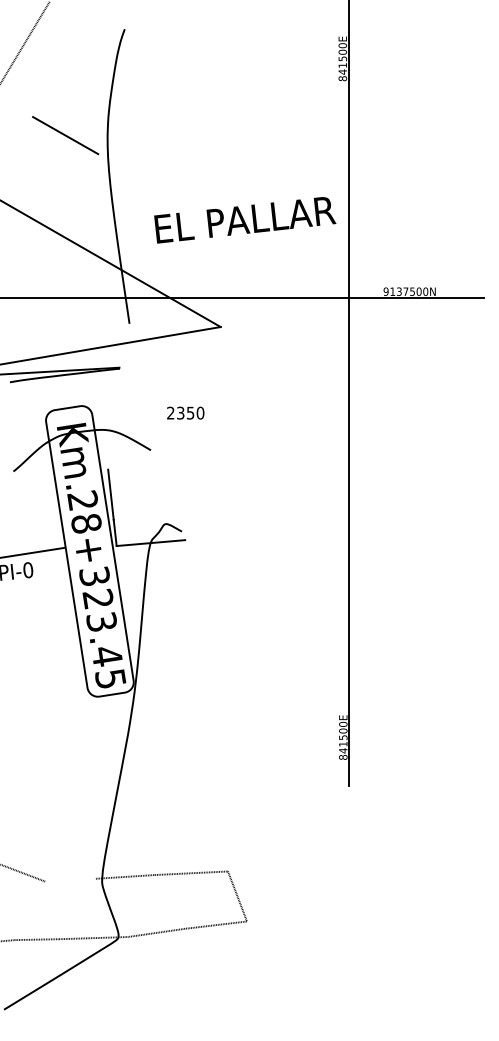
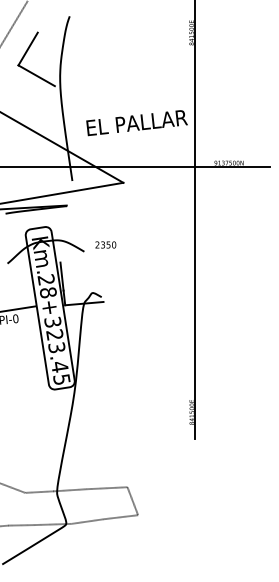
line: (49, 86) -> (27, 48), added
text: (185, 412) -> (105, 244), moved
line: (70, 879) -> (39, 491), added

